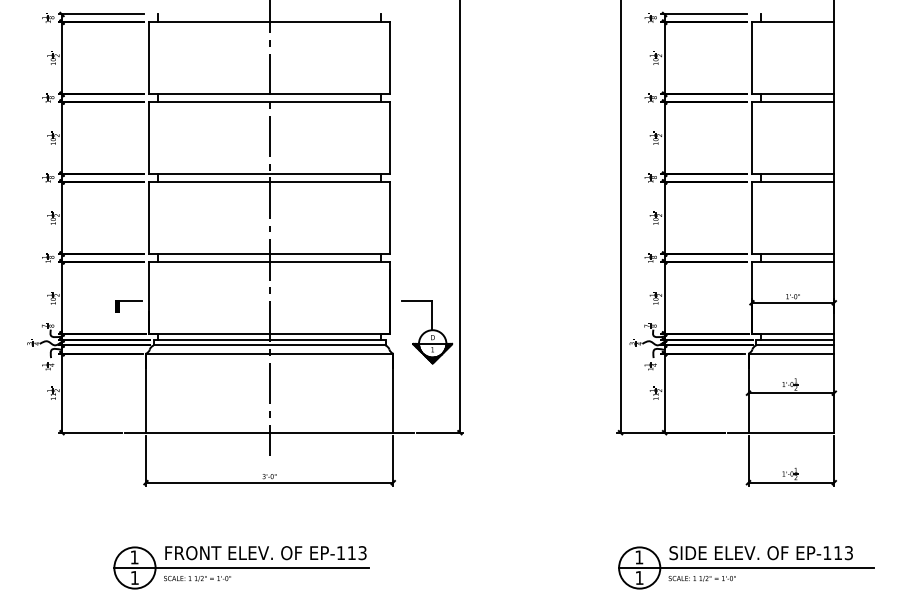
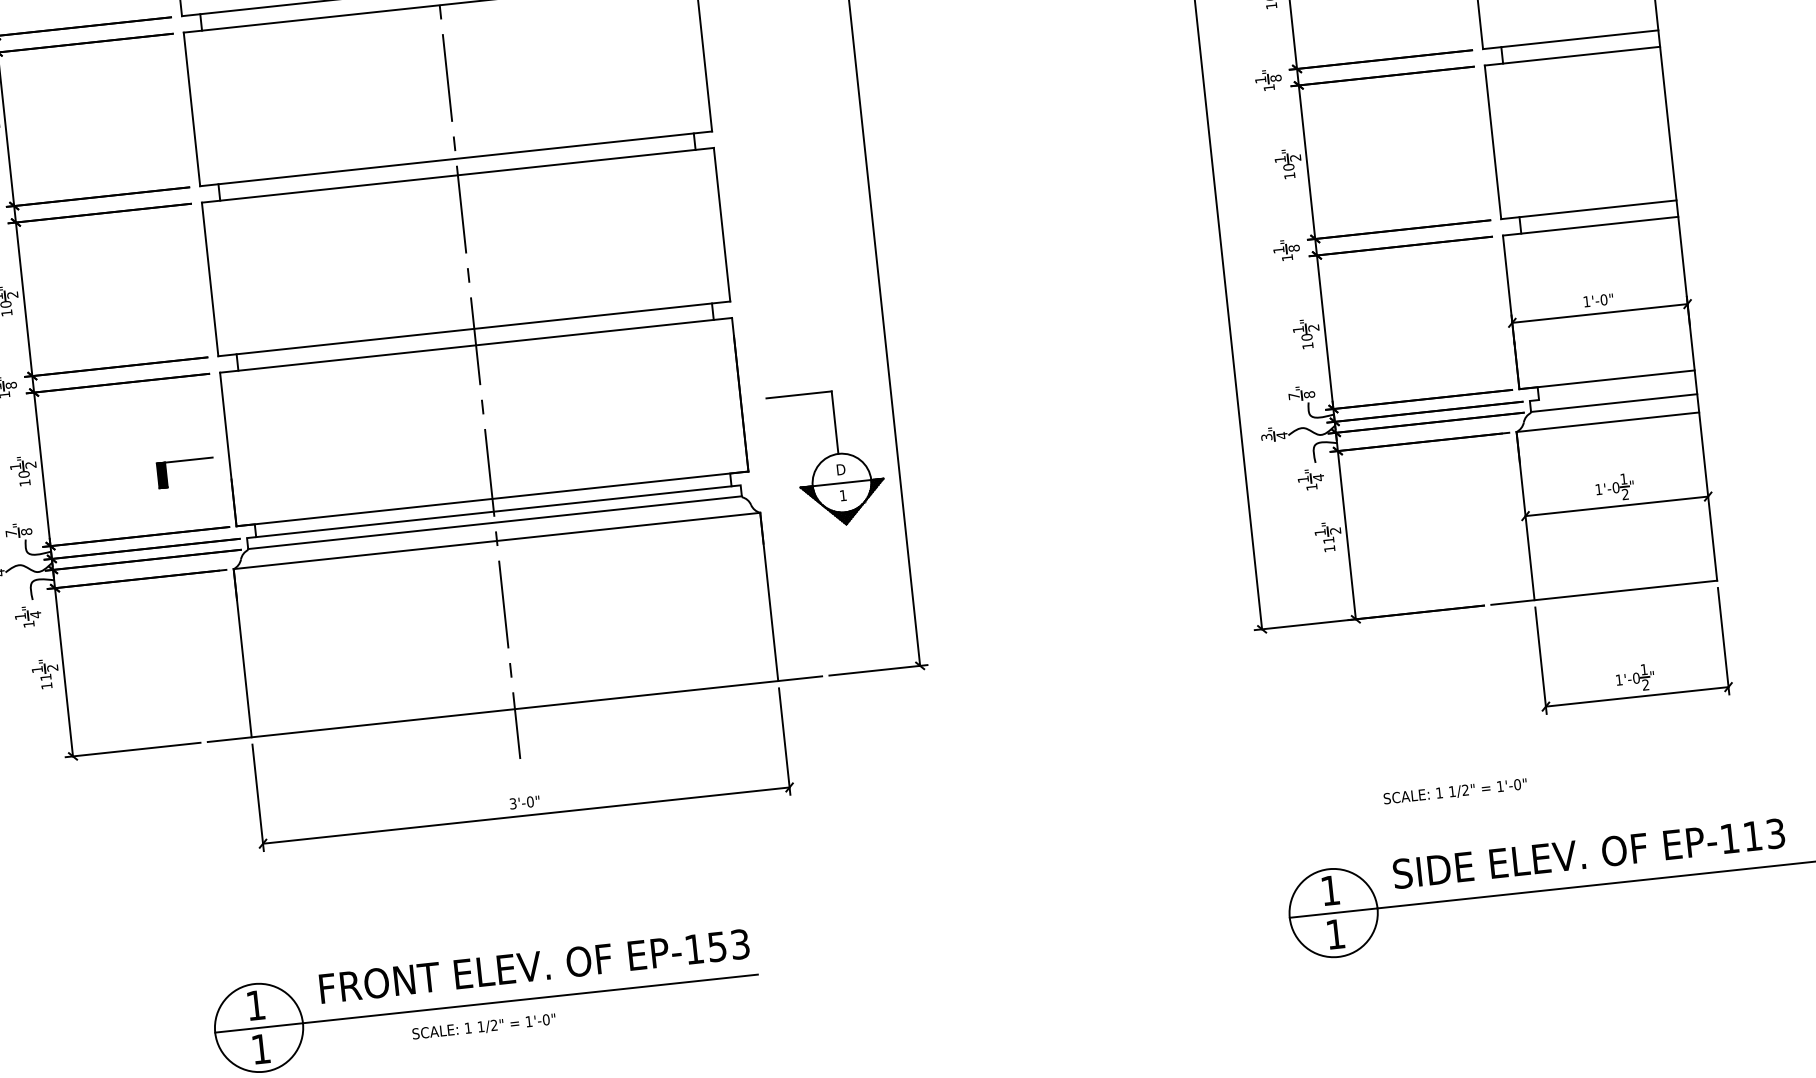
line: (797, 339) -> (1617, 390), removed
text: (351, 553) -> (716, 947), EP-113 -> EP-153
text: (197, 578) -> (483, 1026), moved
text: (701, 578) -> (1453, 791), moved

